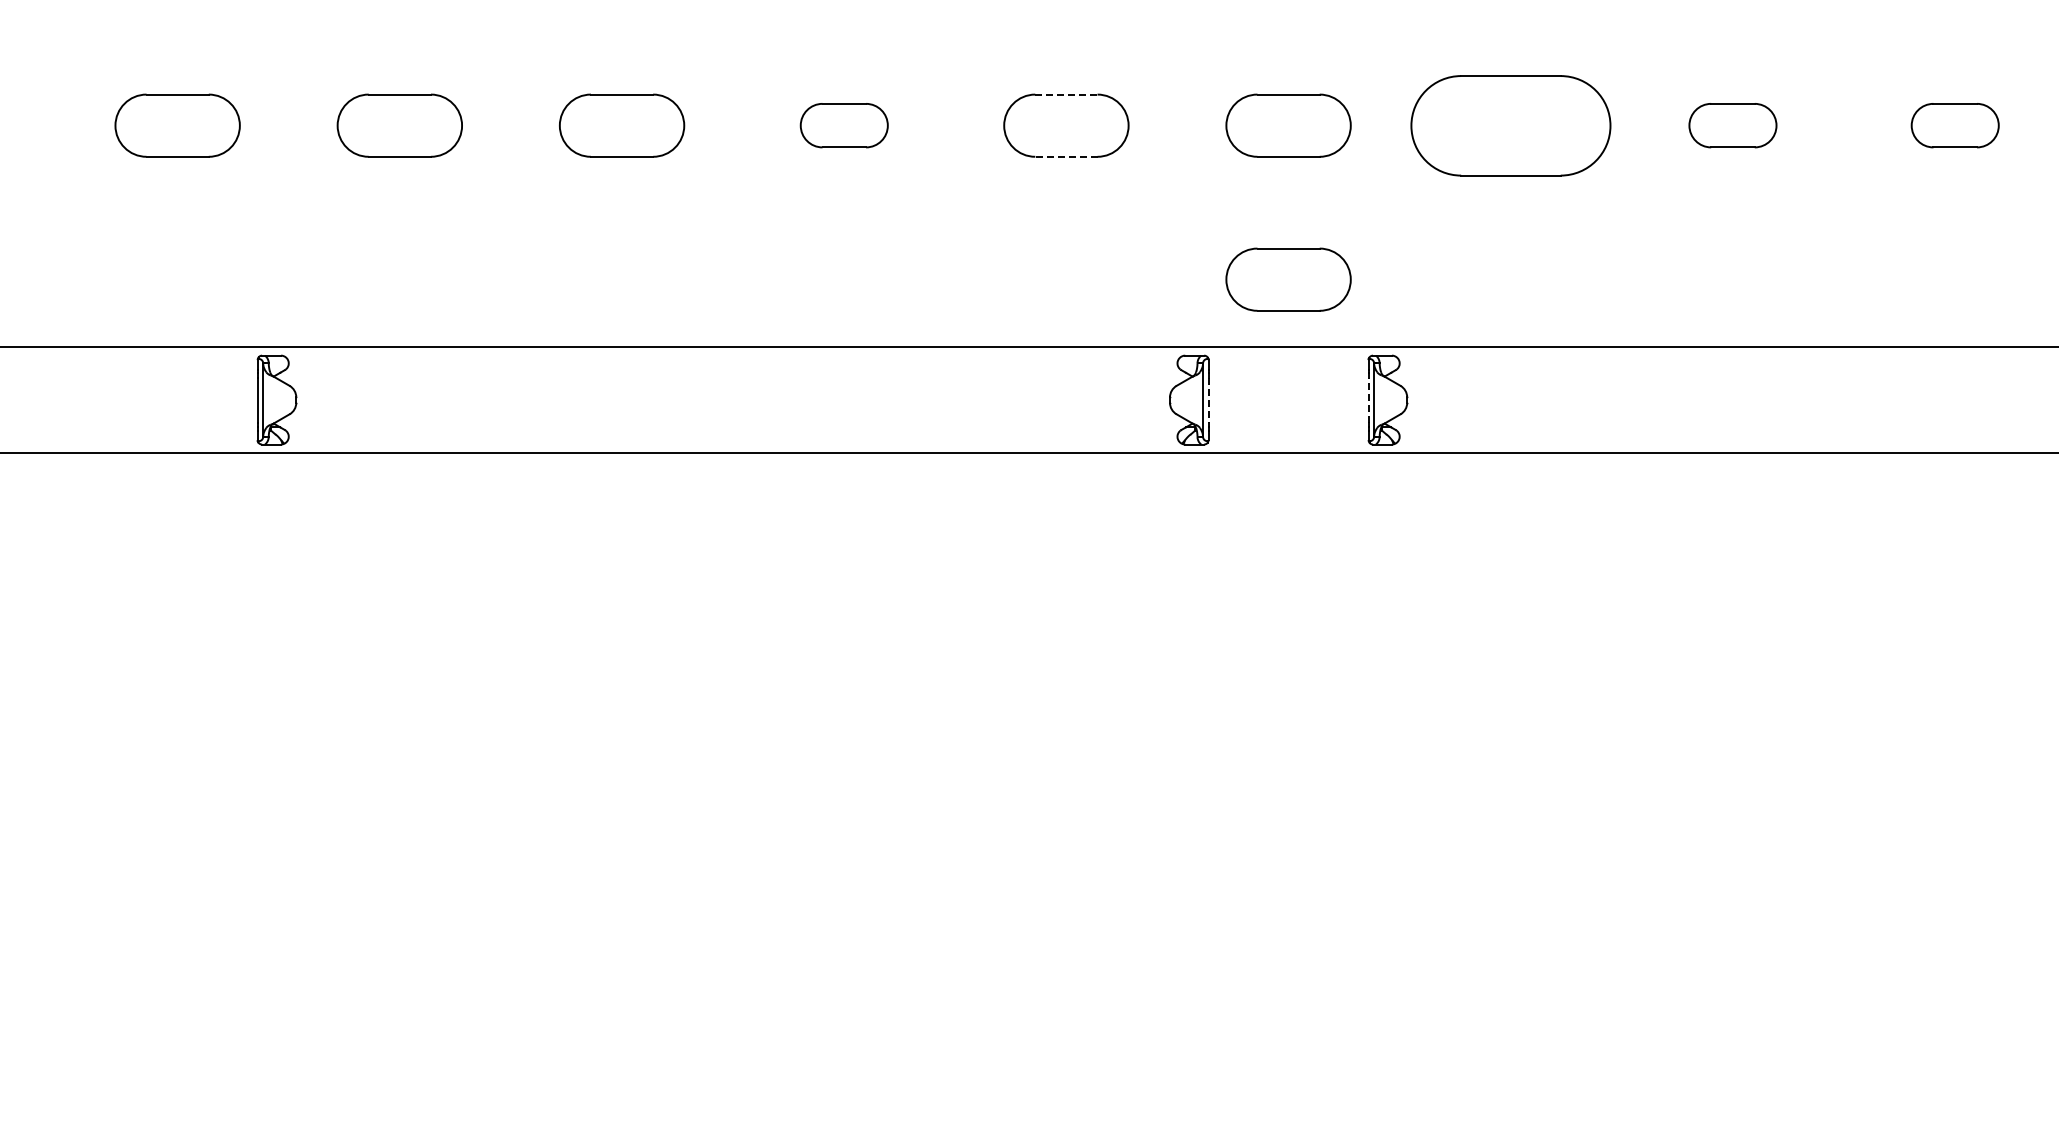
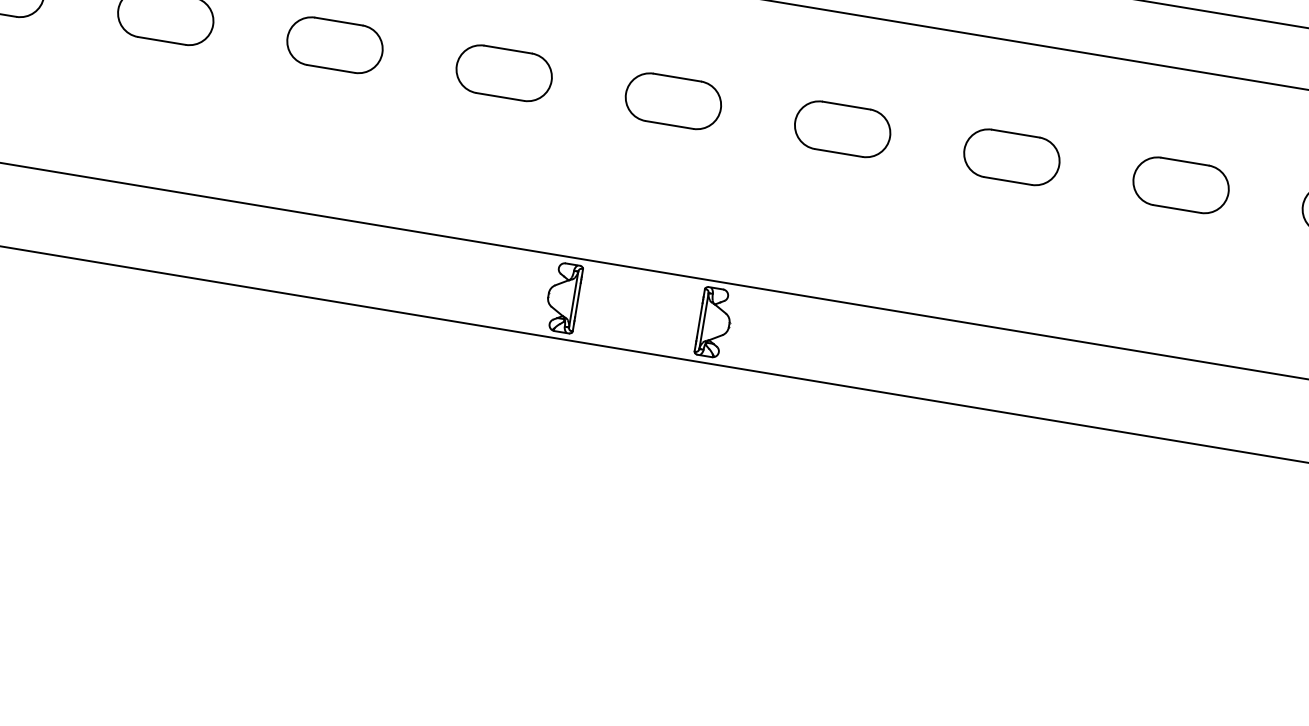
line: (1066, 94) -> (508, 49), dashed -> solid
part: (844, 125) -> (335, 45), size x1.43
part: (1510, 125) -> (842, 129), size x0.62
part: (1732, 125) -> (1011, 157), size x1.43
part: (1955, 125) -> (1181, 185), size x1.43
line: (1065, 156) -> (499, 96), dashed -> solid
part: (1288, 279) -> (653, 218), removed
line: (1208, 400) -> (577, 300), dashed -> solid
line: (1368, 400) -> (699, 320), dashed -> solid

